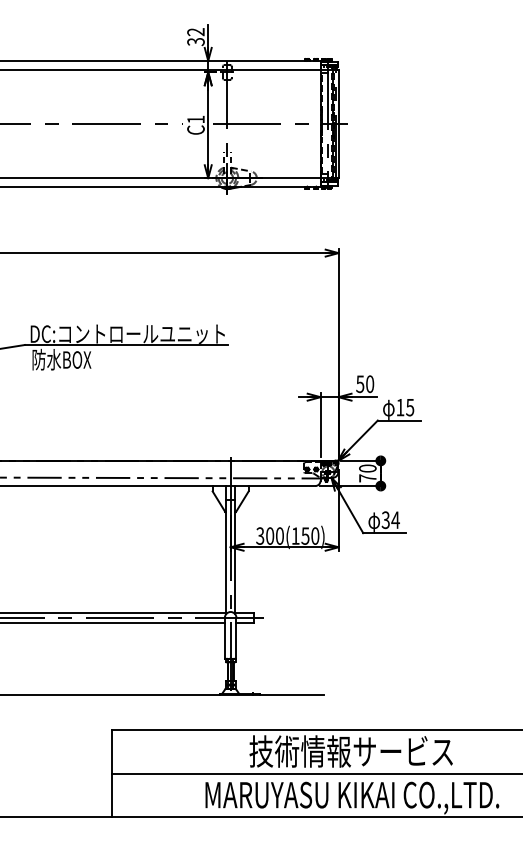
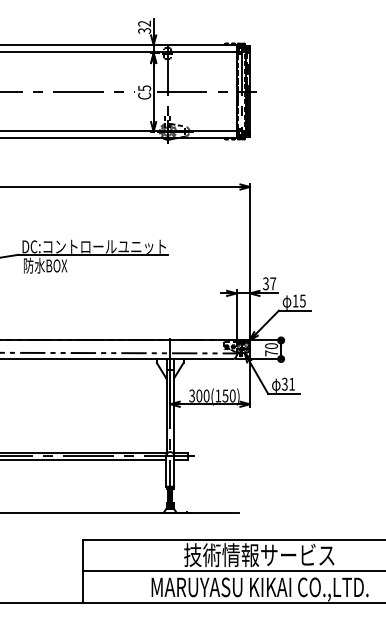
text: (195, 119) -> (144, 88), C1 -> C5
text: (365, 383) -> (269, 283), 50 -> 37
text: (394, 520) -> (291, 384), 34 -> 31

